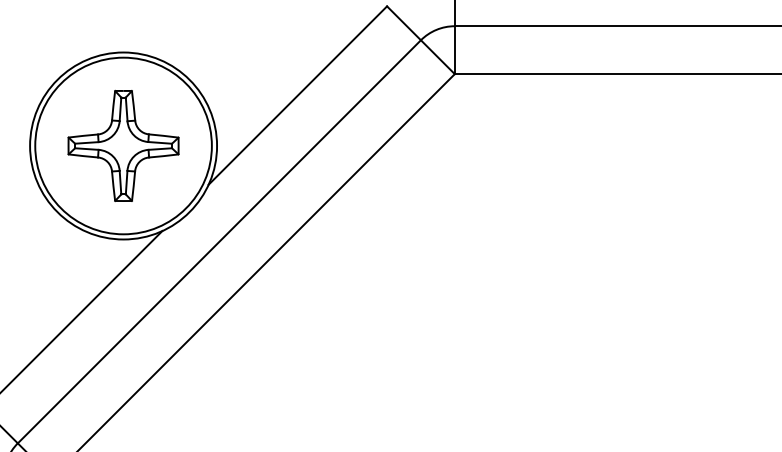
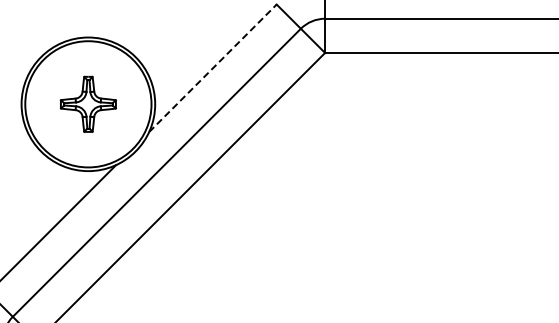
line: (298, 94) -> (213, 67), solid -> dashed
part: (123, 146) -> (88, 104), size x0.7

